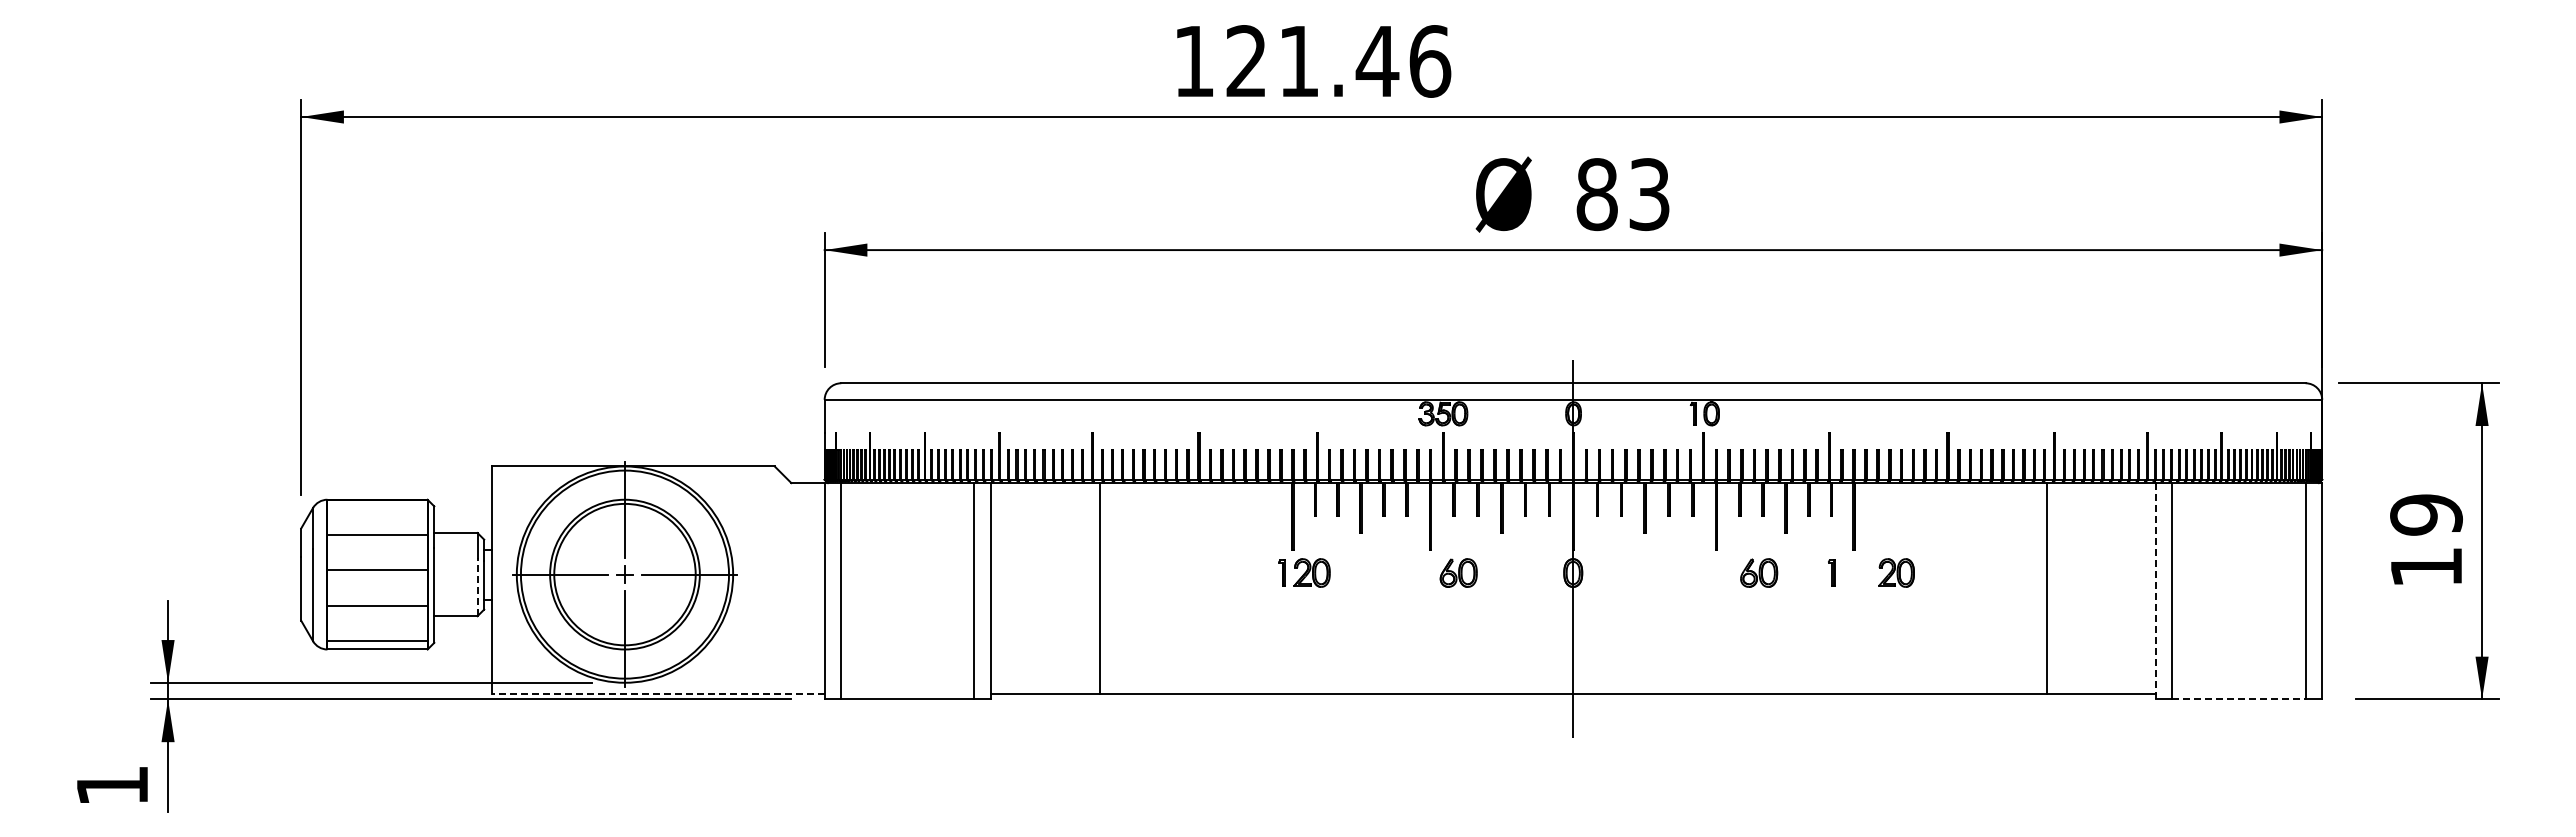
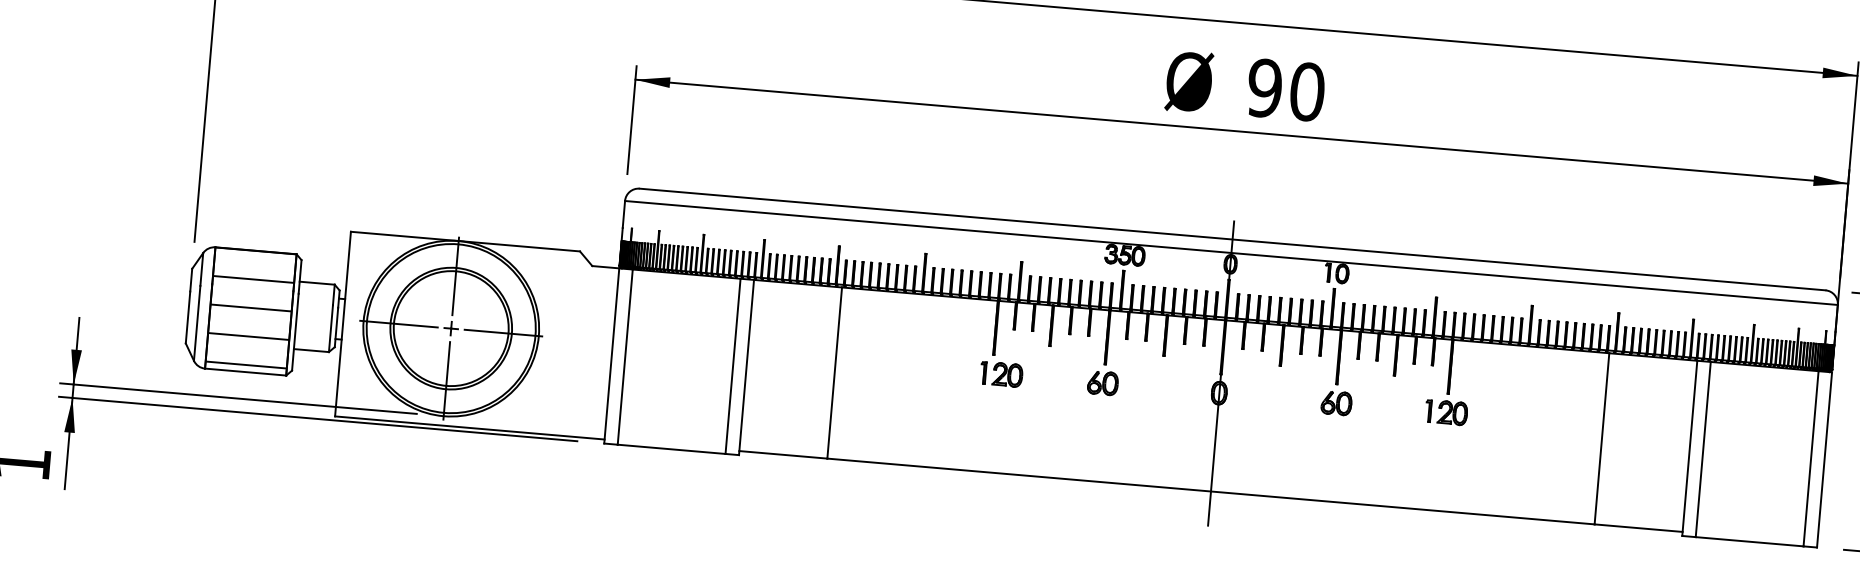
text: (1623, 194) -> (1286, 90), 83 -> 90
part: (1458, 572) -> (1102, 382), moved
part: (1759, 572) -> (1336, 402), moved
part: (1896, 572) -> (1452, 412), moved
line: (477, 587) -> (330, 328), dashed -> solid
line: (2155, 590) -> (1689, 447), dashed -> solid
line: (657, 694) -> (469, 427), dashed -> solid
line: (2239, 699) -> (1750, 541), dashed -> solid

